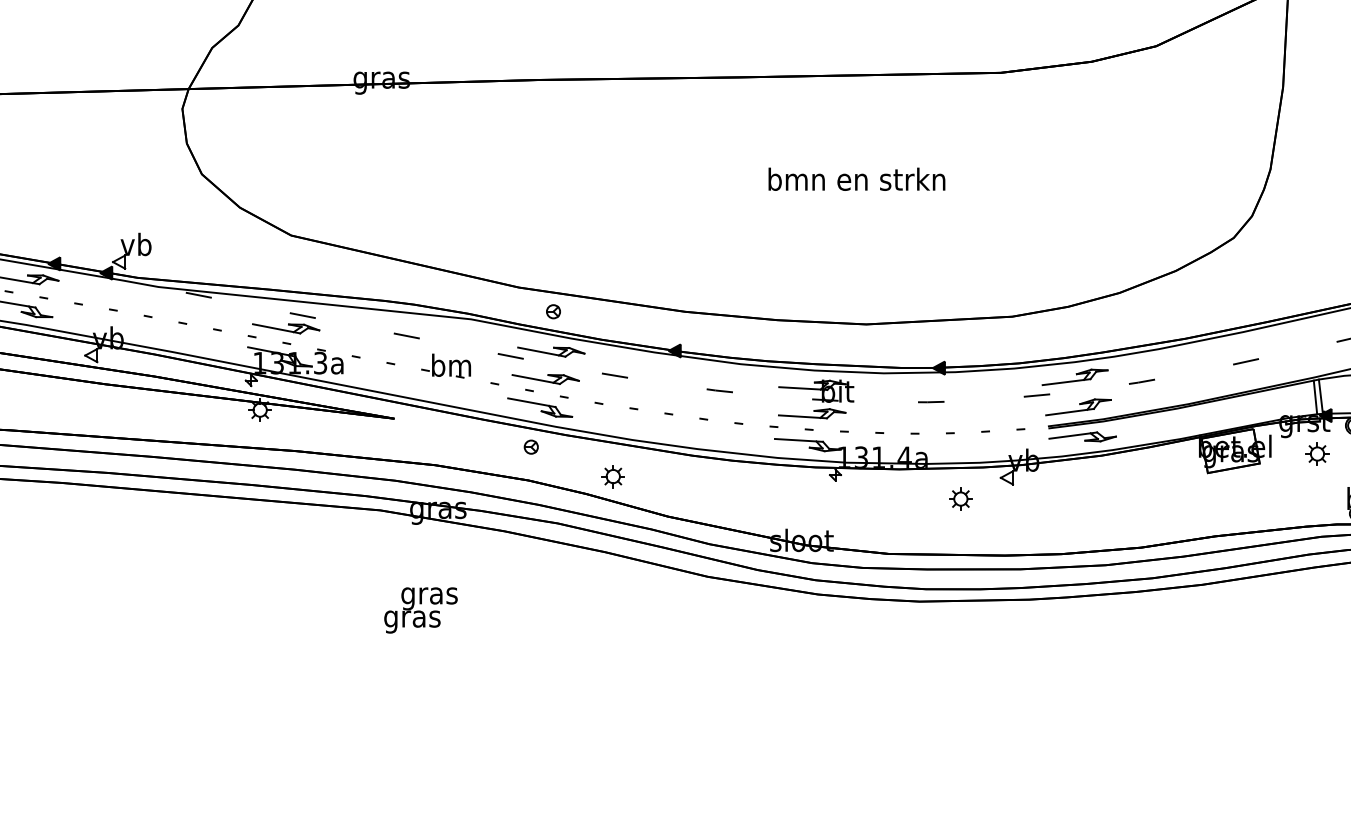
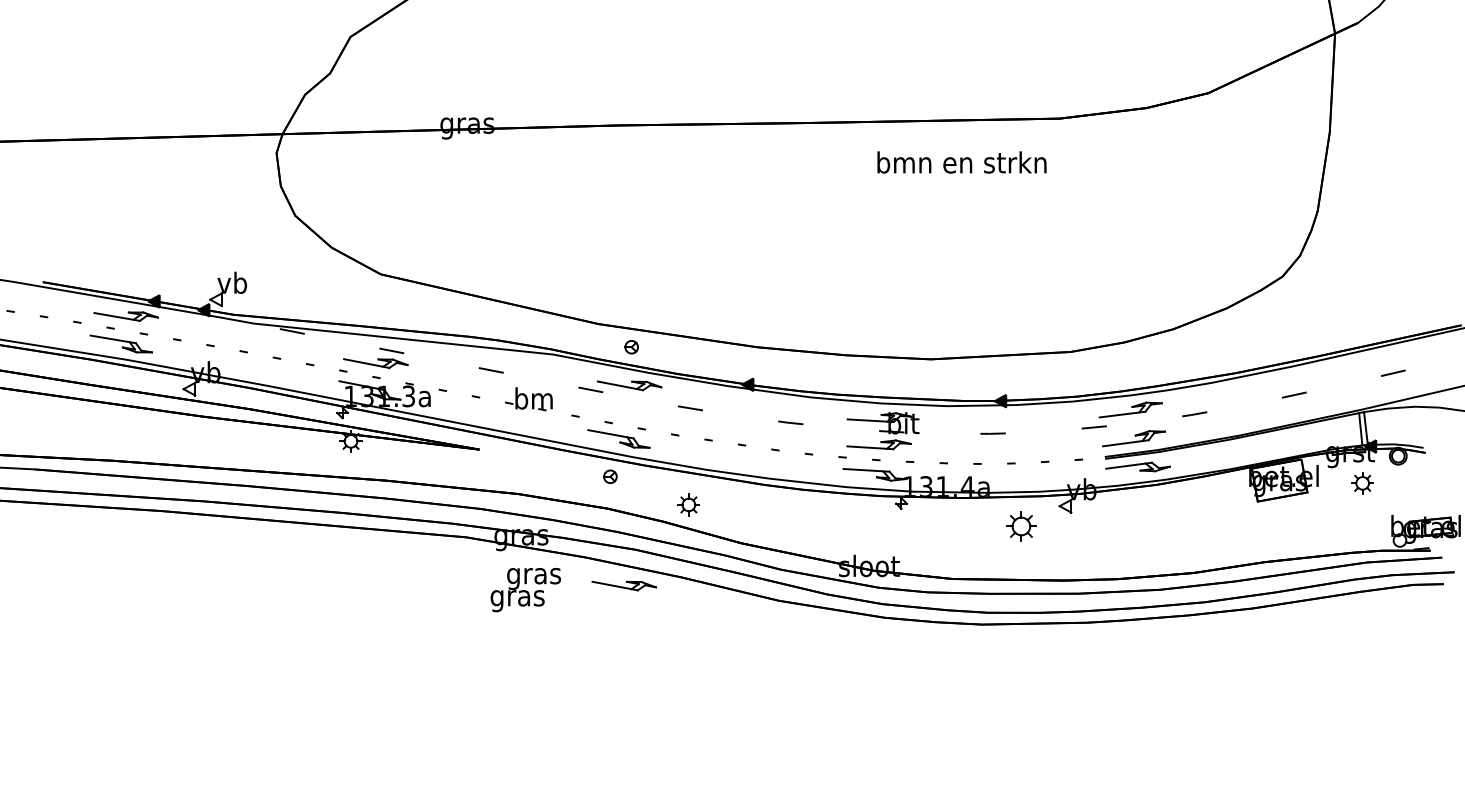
text: (856, 179) -> (961, 162), moved
part: (544, 378) -> (623, 585), moved
part: (960, 499) -> (1021, 526), size x1.4
text: (420, 610) -> (525, 590), moved

